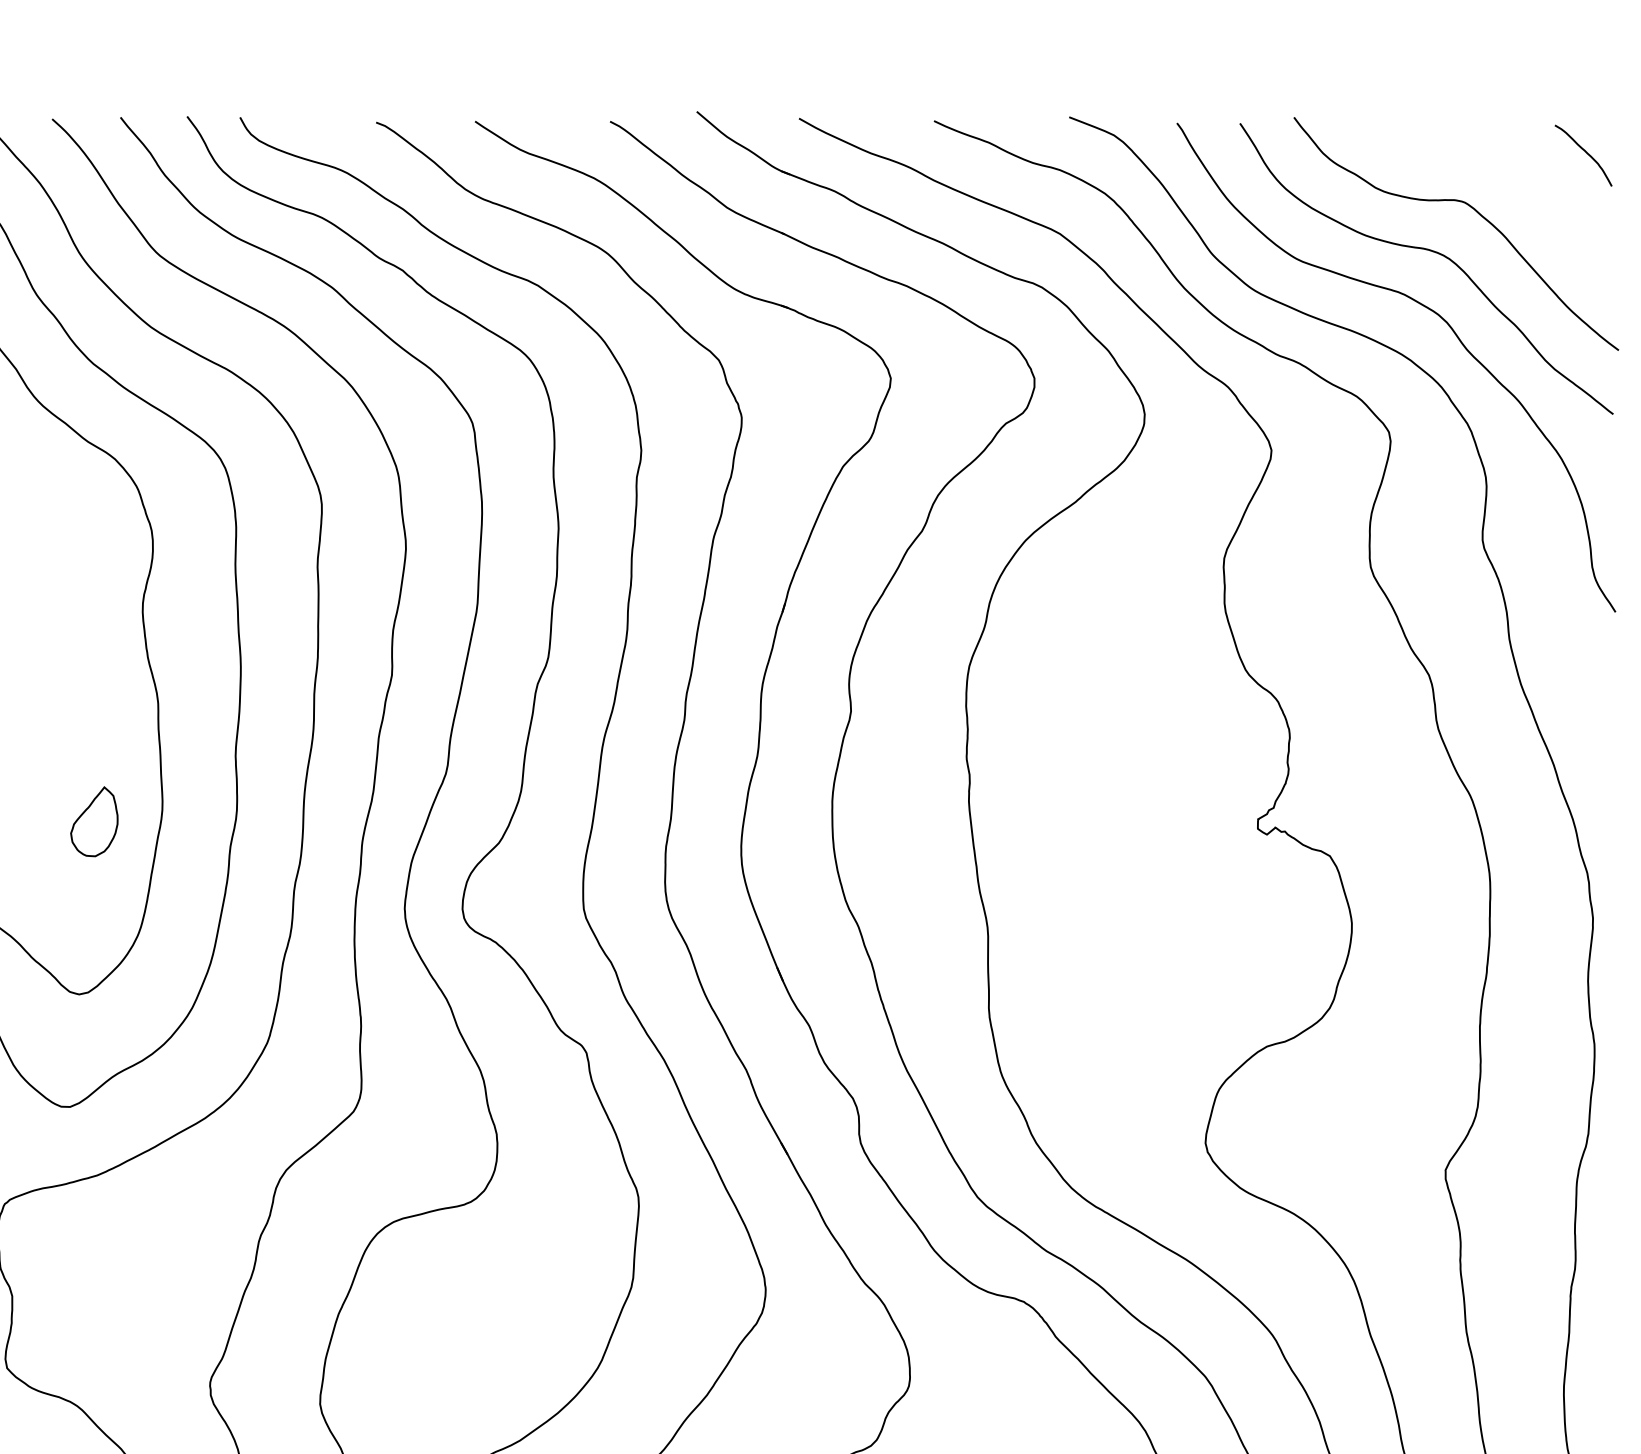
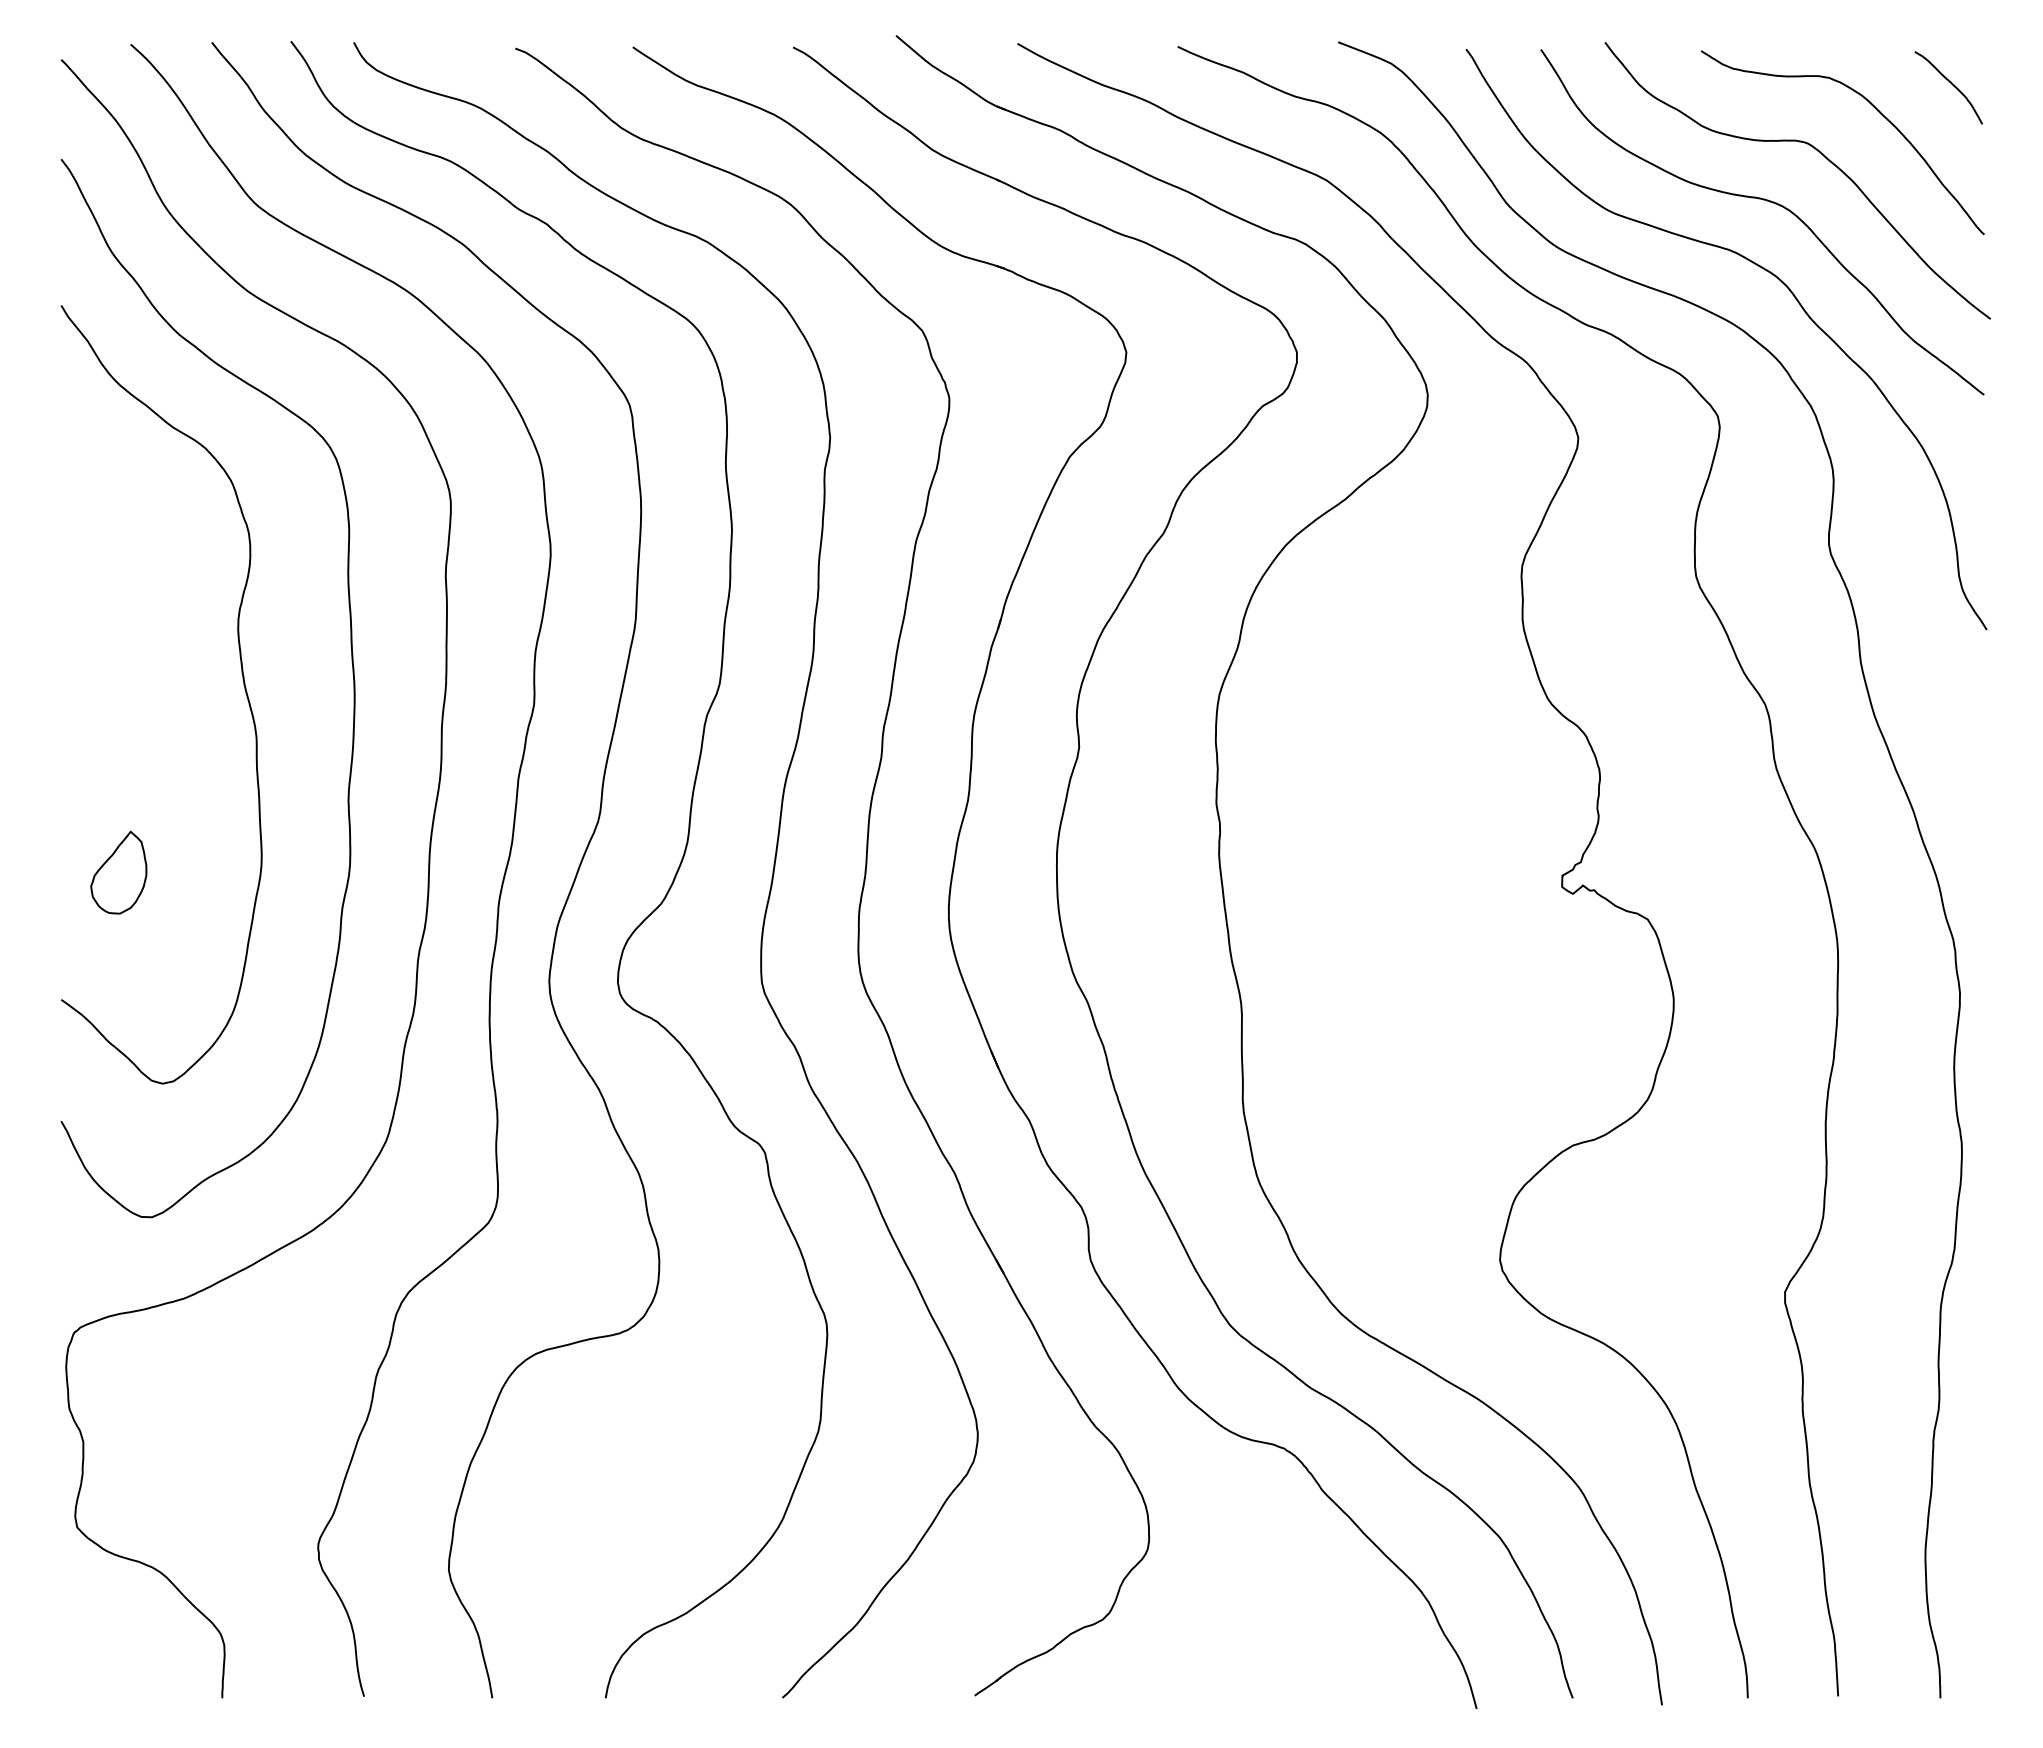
curve: (1521, 173) -> (1875, 109), added
part: (94, 821) -> (118, 872), moved

